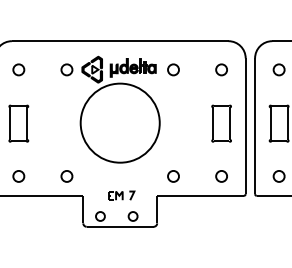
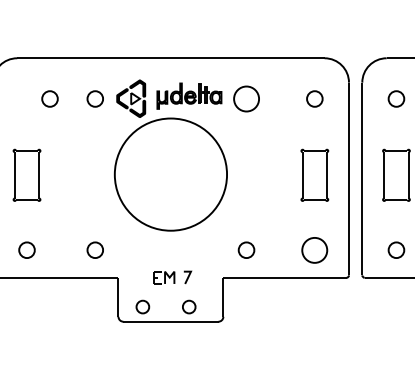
part: (18, 69) -> (49, 98), moved
part: (173, 69) -> (246, 98), size x1.6
part: (221, 175) -> (314, 249), size x1.6

